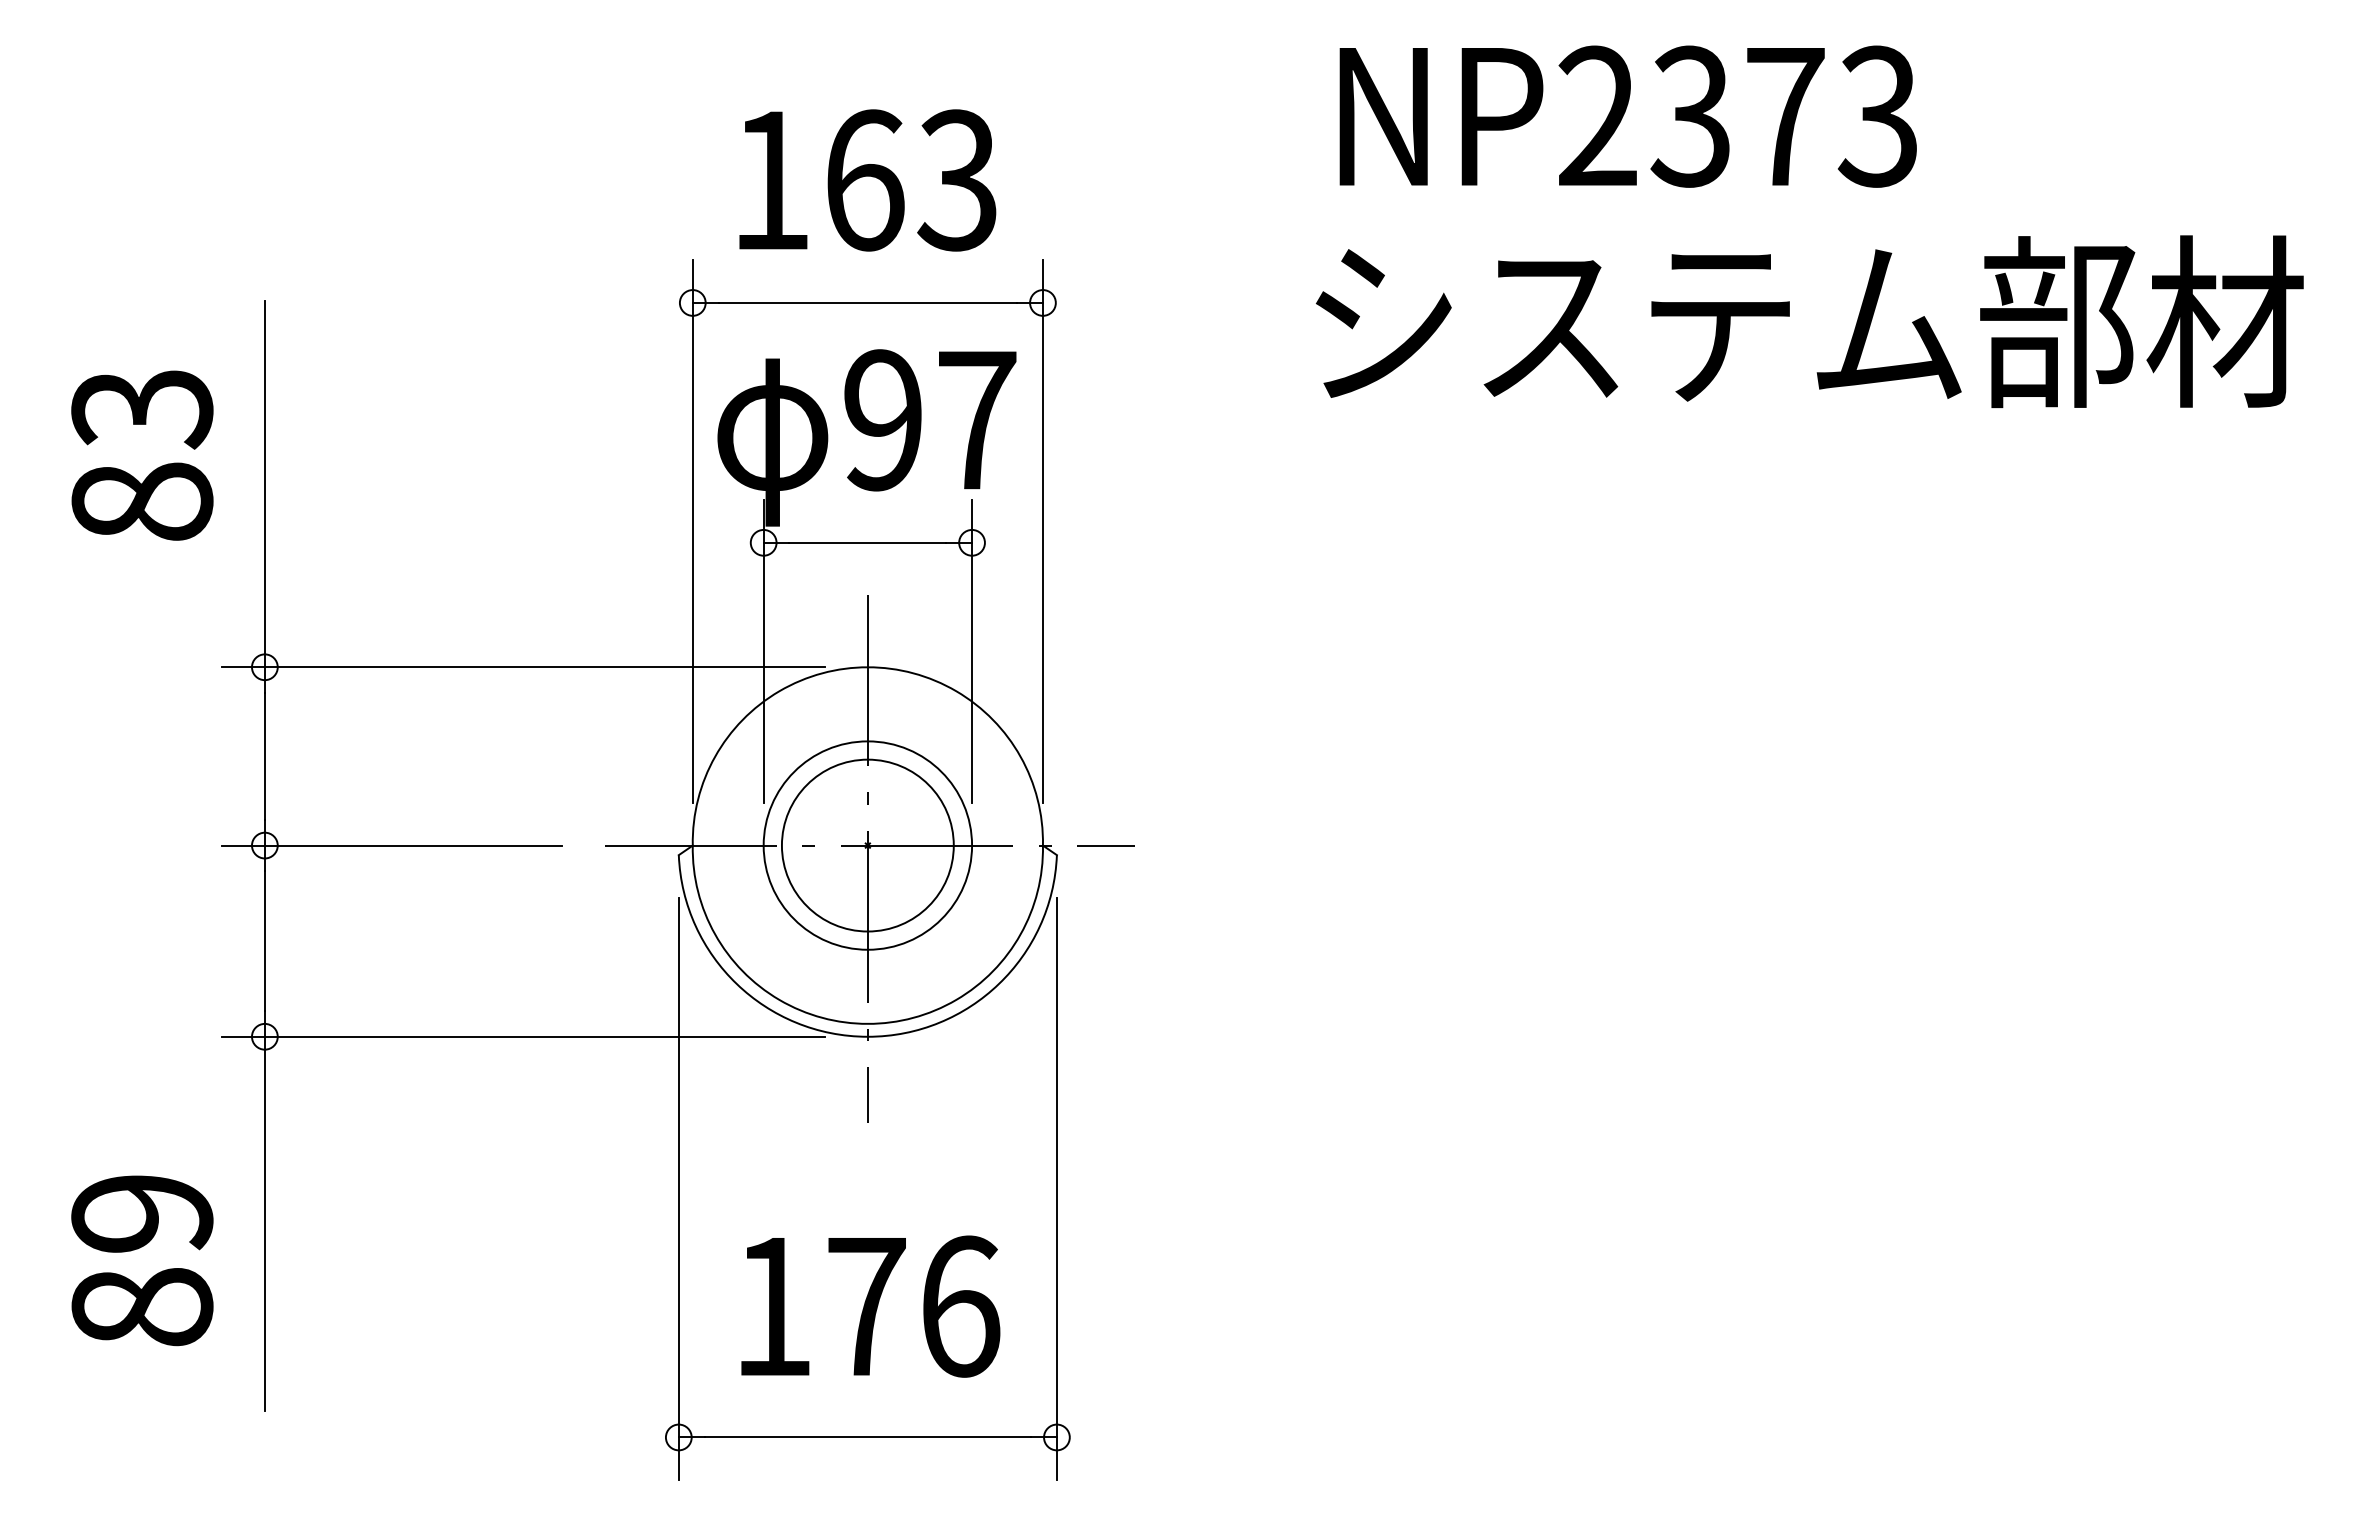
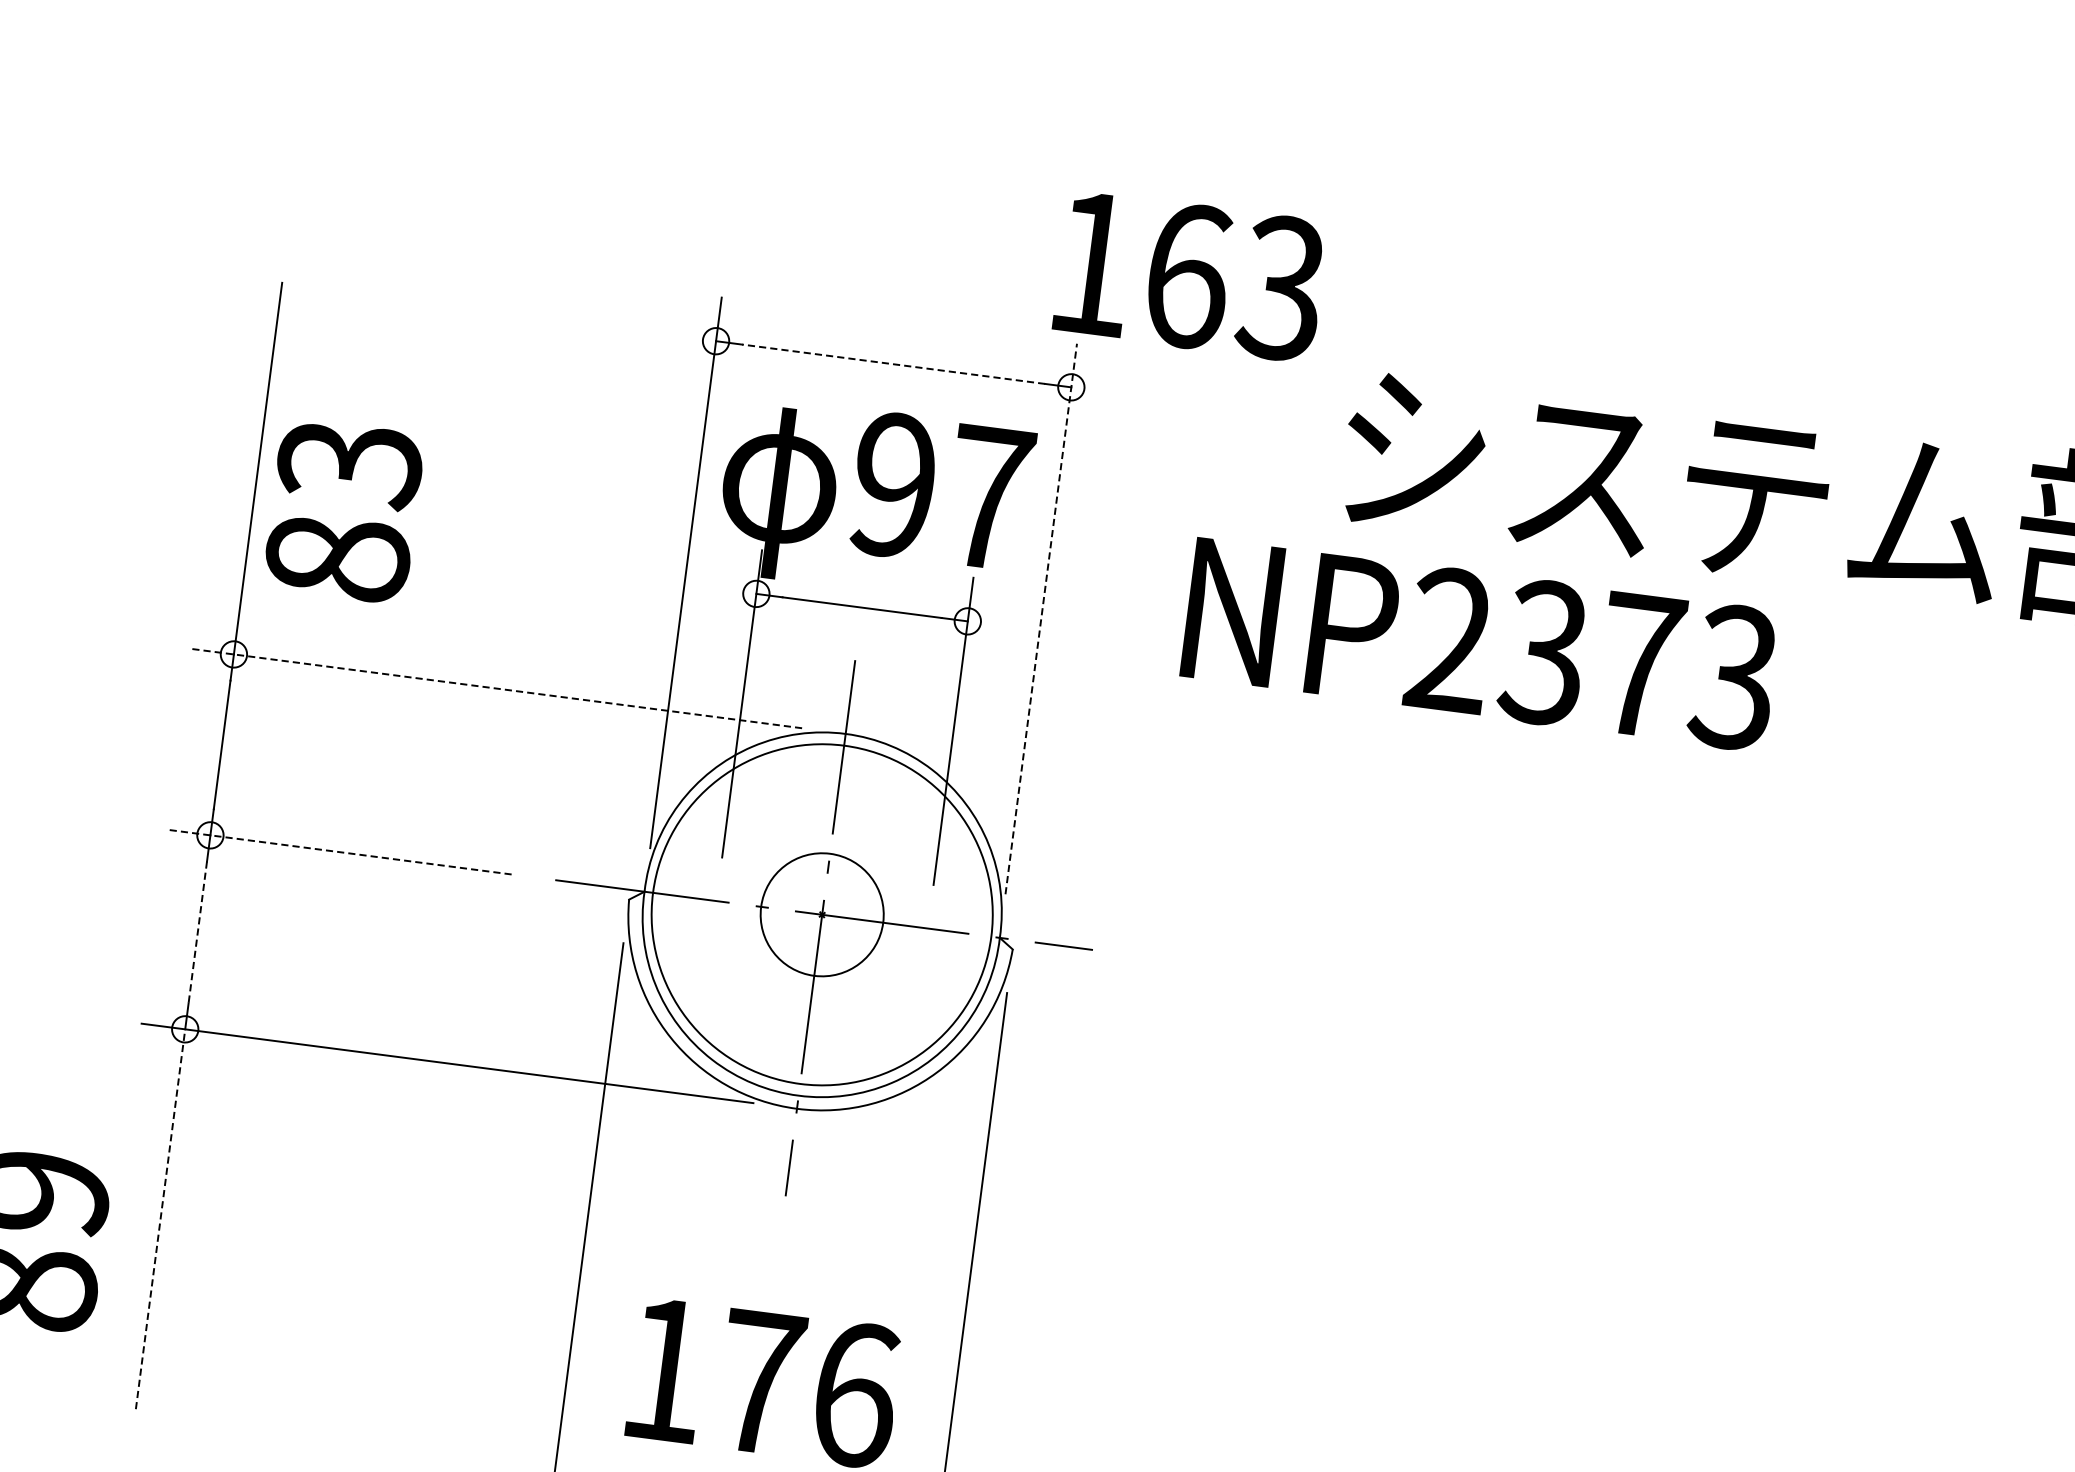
text: (1627, 116) -> (1480, 644), moved
text: (867, 180) -> (1190, 276), moved
line: (867, 302) -> (893, 363), solid -> dashed
text: (142, 455) -> (343, 511), moved
line: (1042, 530) -> (1040, 618), solid -> dashed
line: (522, 667) -> (495, 688), solid -> dashed
line: (391, 845) -> (338, 851), solid -> dashed
circle: (867, 845) -> (821, 914), size x0.7
circle: (867, 845) -> (821, 914), size x1.6
line: (264, 941) -> (197, 932), solid -> dashed
line: (264, 1223) -> (160, 1218), solid -> dashed

